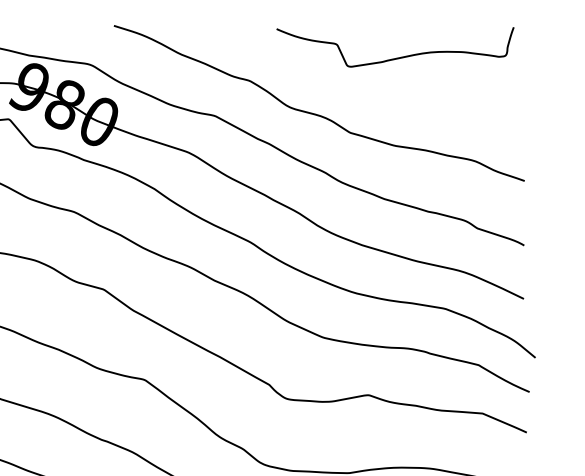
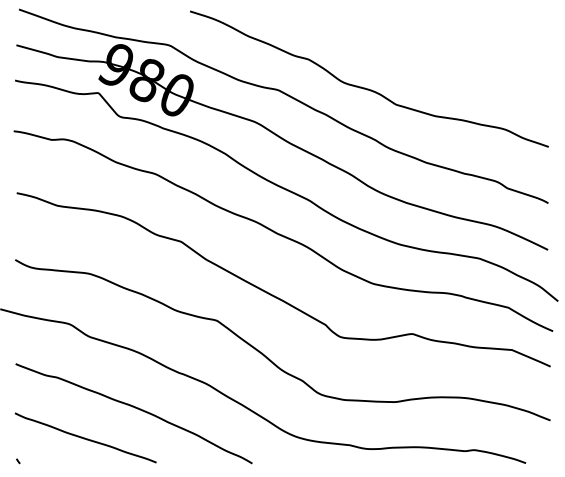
curve: (398, 56) -> (438, 38), removed

